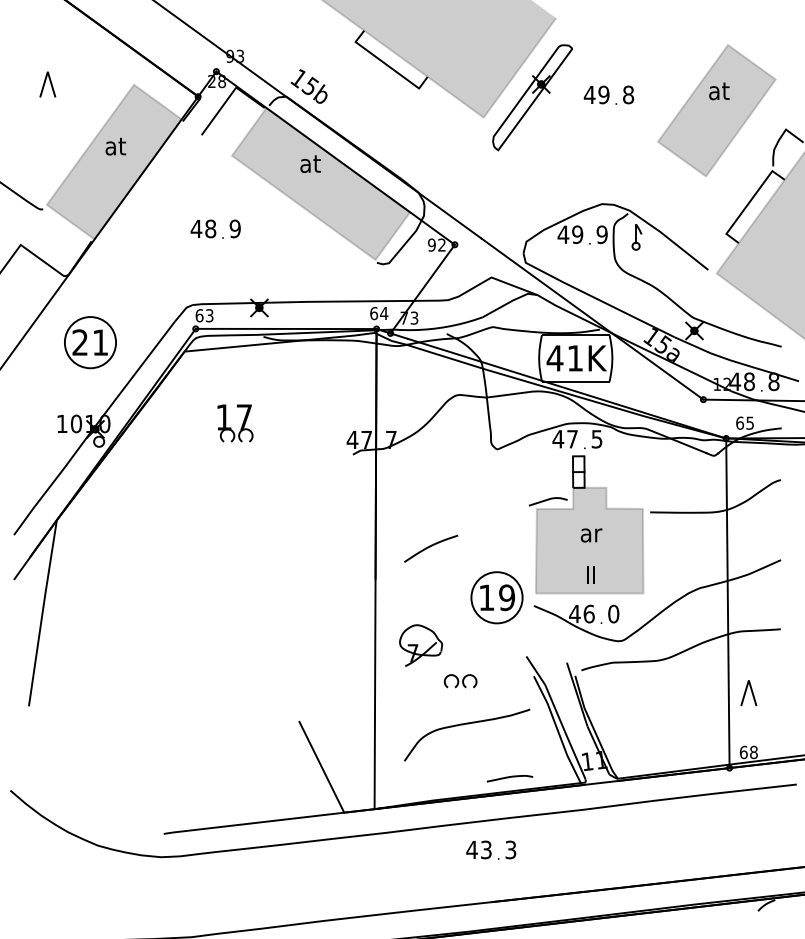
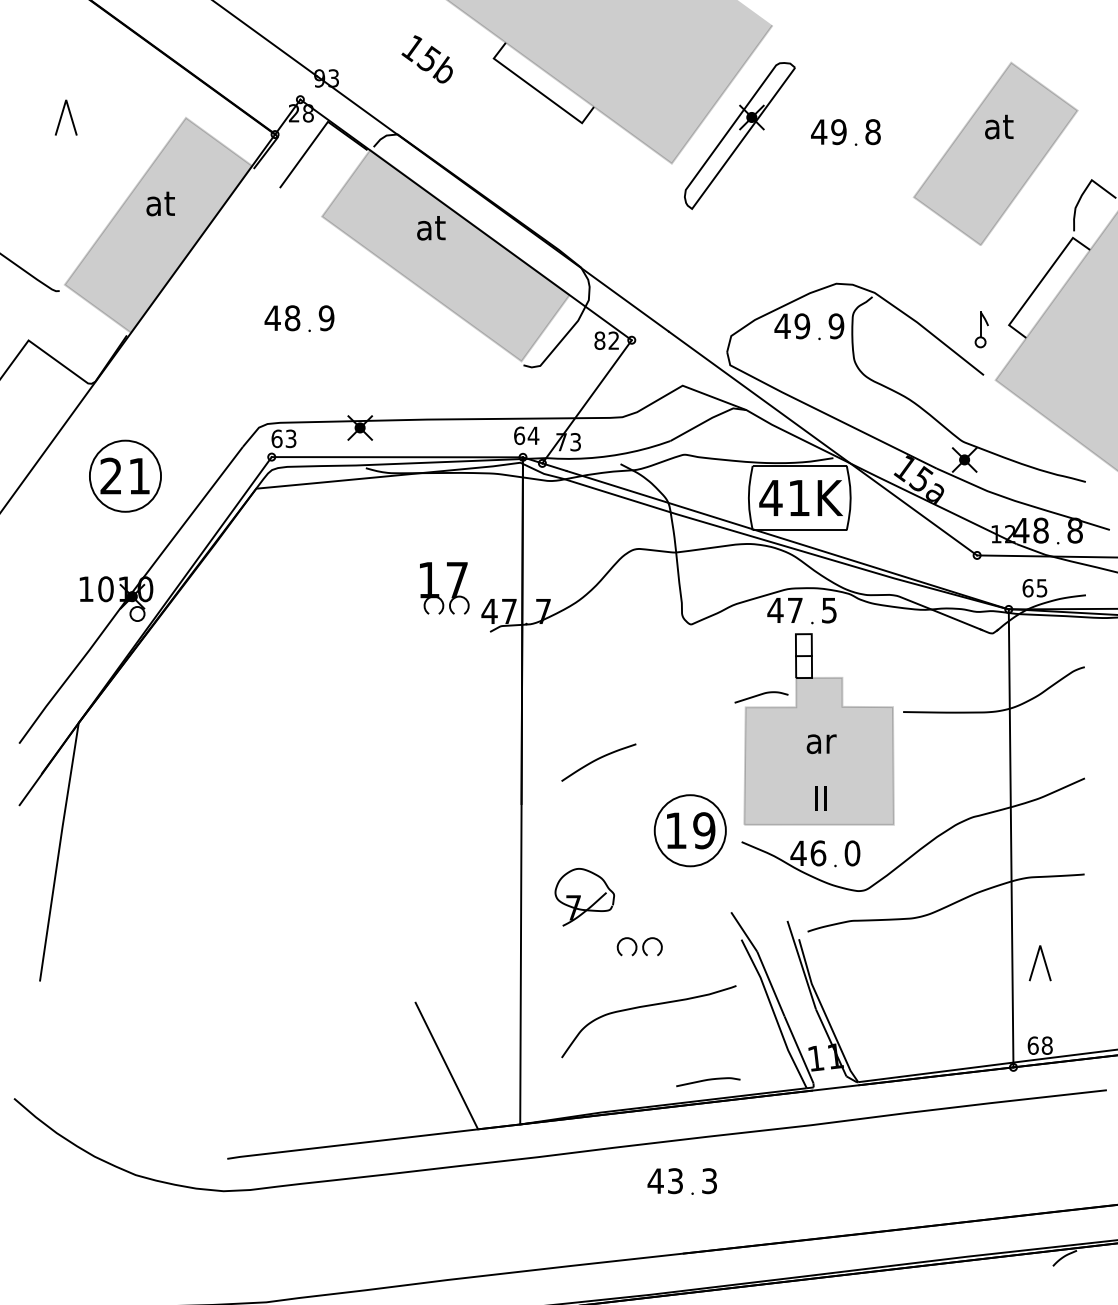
text: (308, 86) -> (426, 59), moved
part: (636, 237) -> (981, 329), moved
text: (431, 244) -> (599, 340), 92 -> 82
part: (231, 427) -> (439, 594), moved

